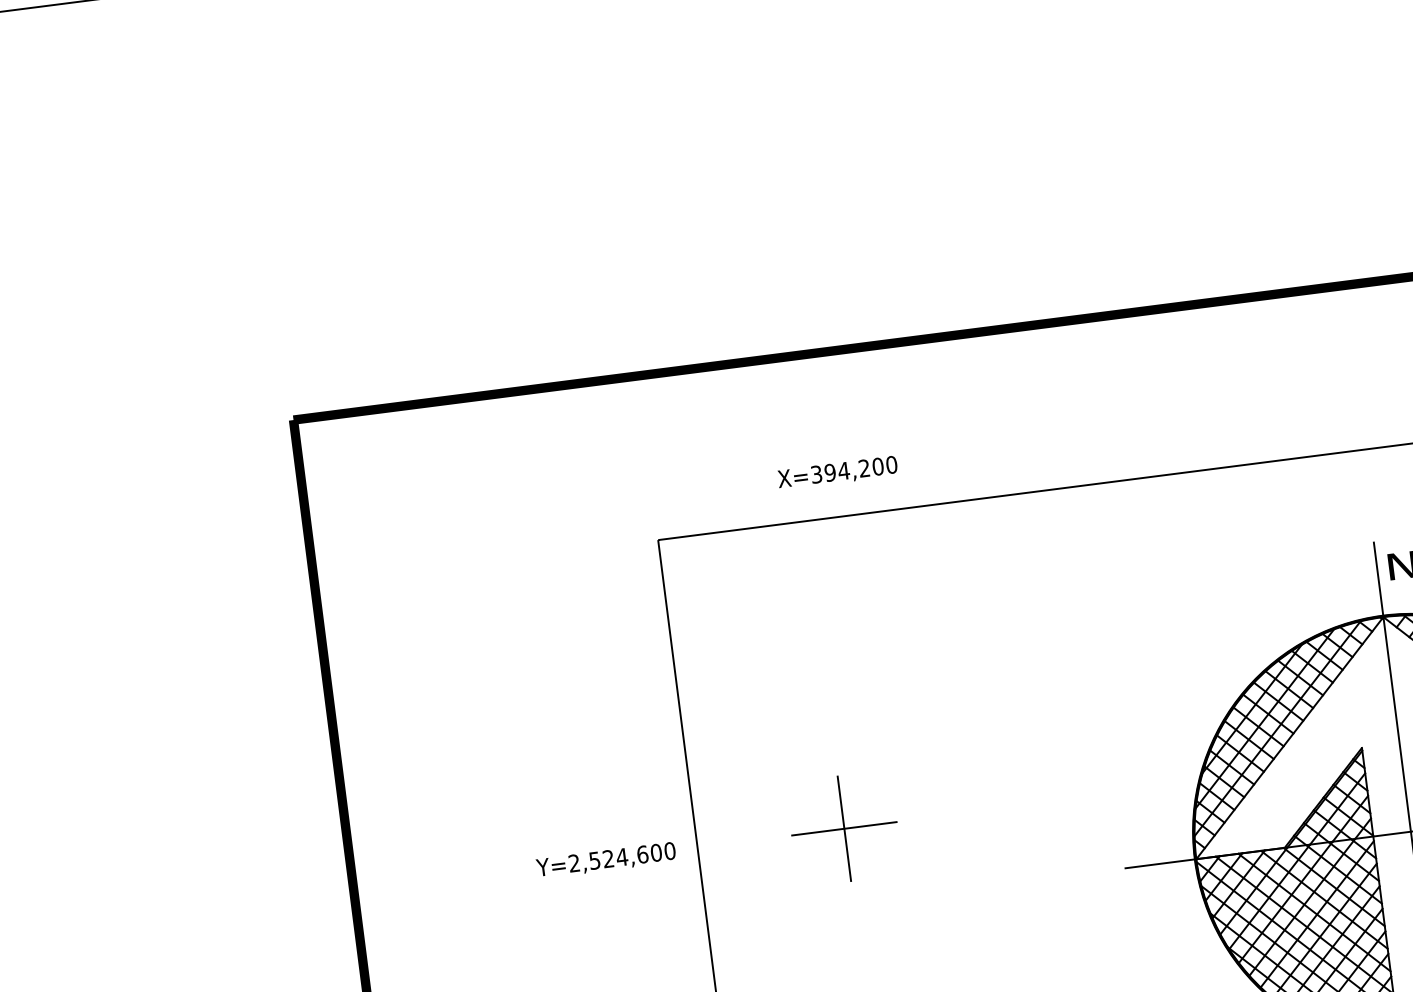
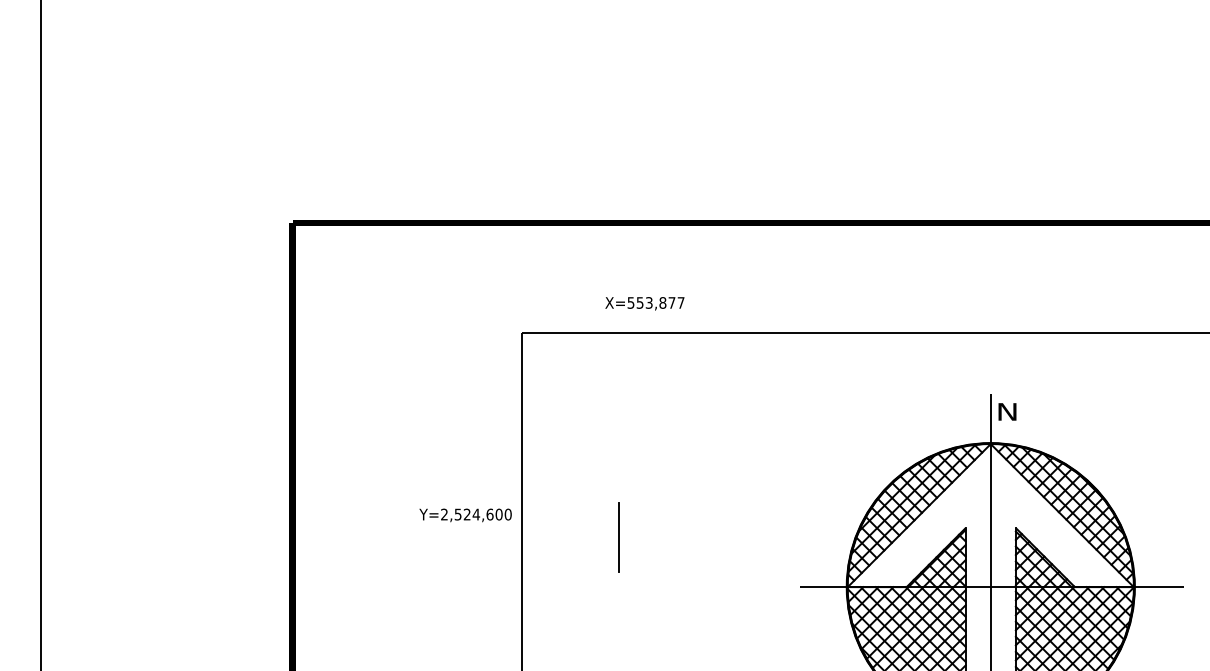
text: (854, 468) -> (656, 302), X=394,200 -> X=553,877
line: (844, 828) -> (619, 537), removed
text: (606, 860) -> (465, 515), moved

